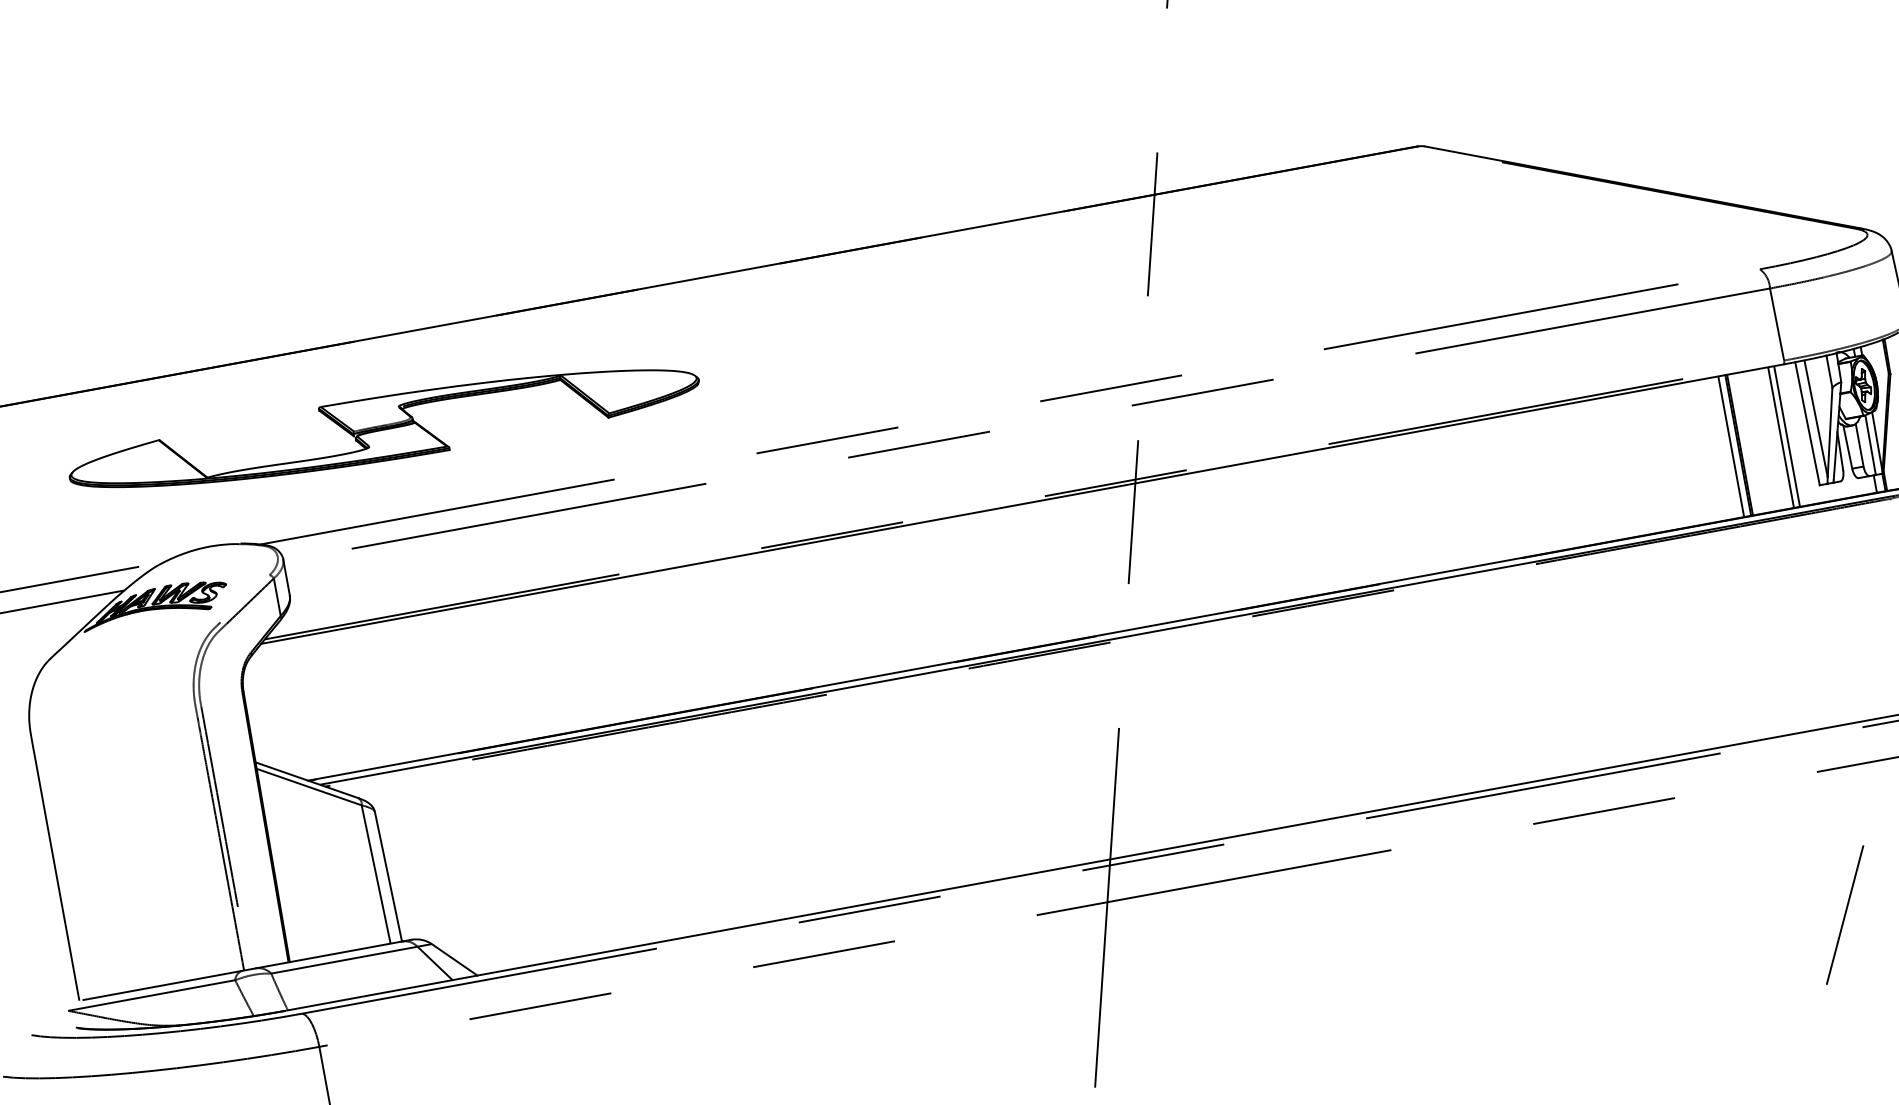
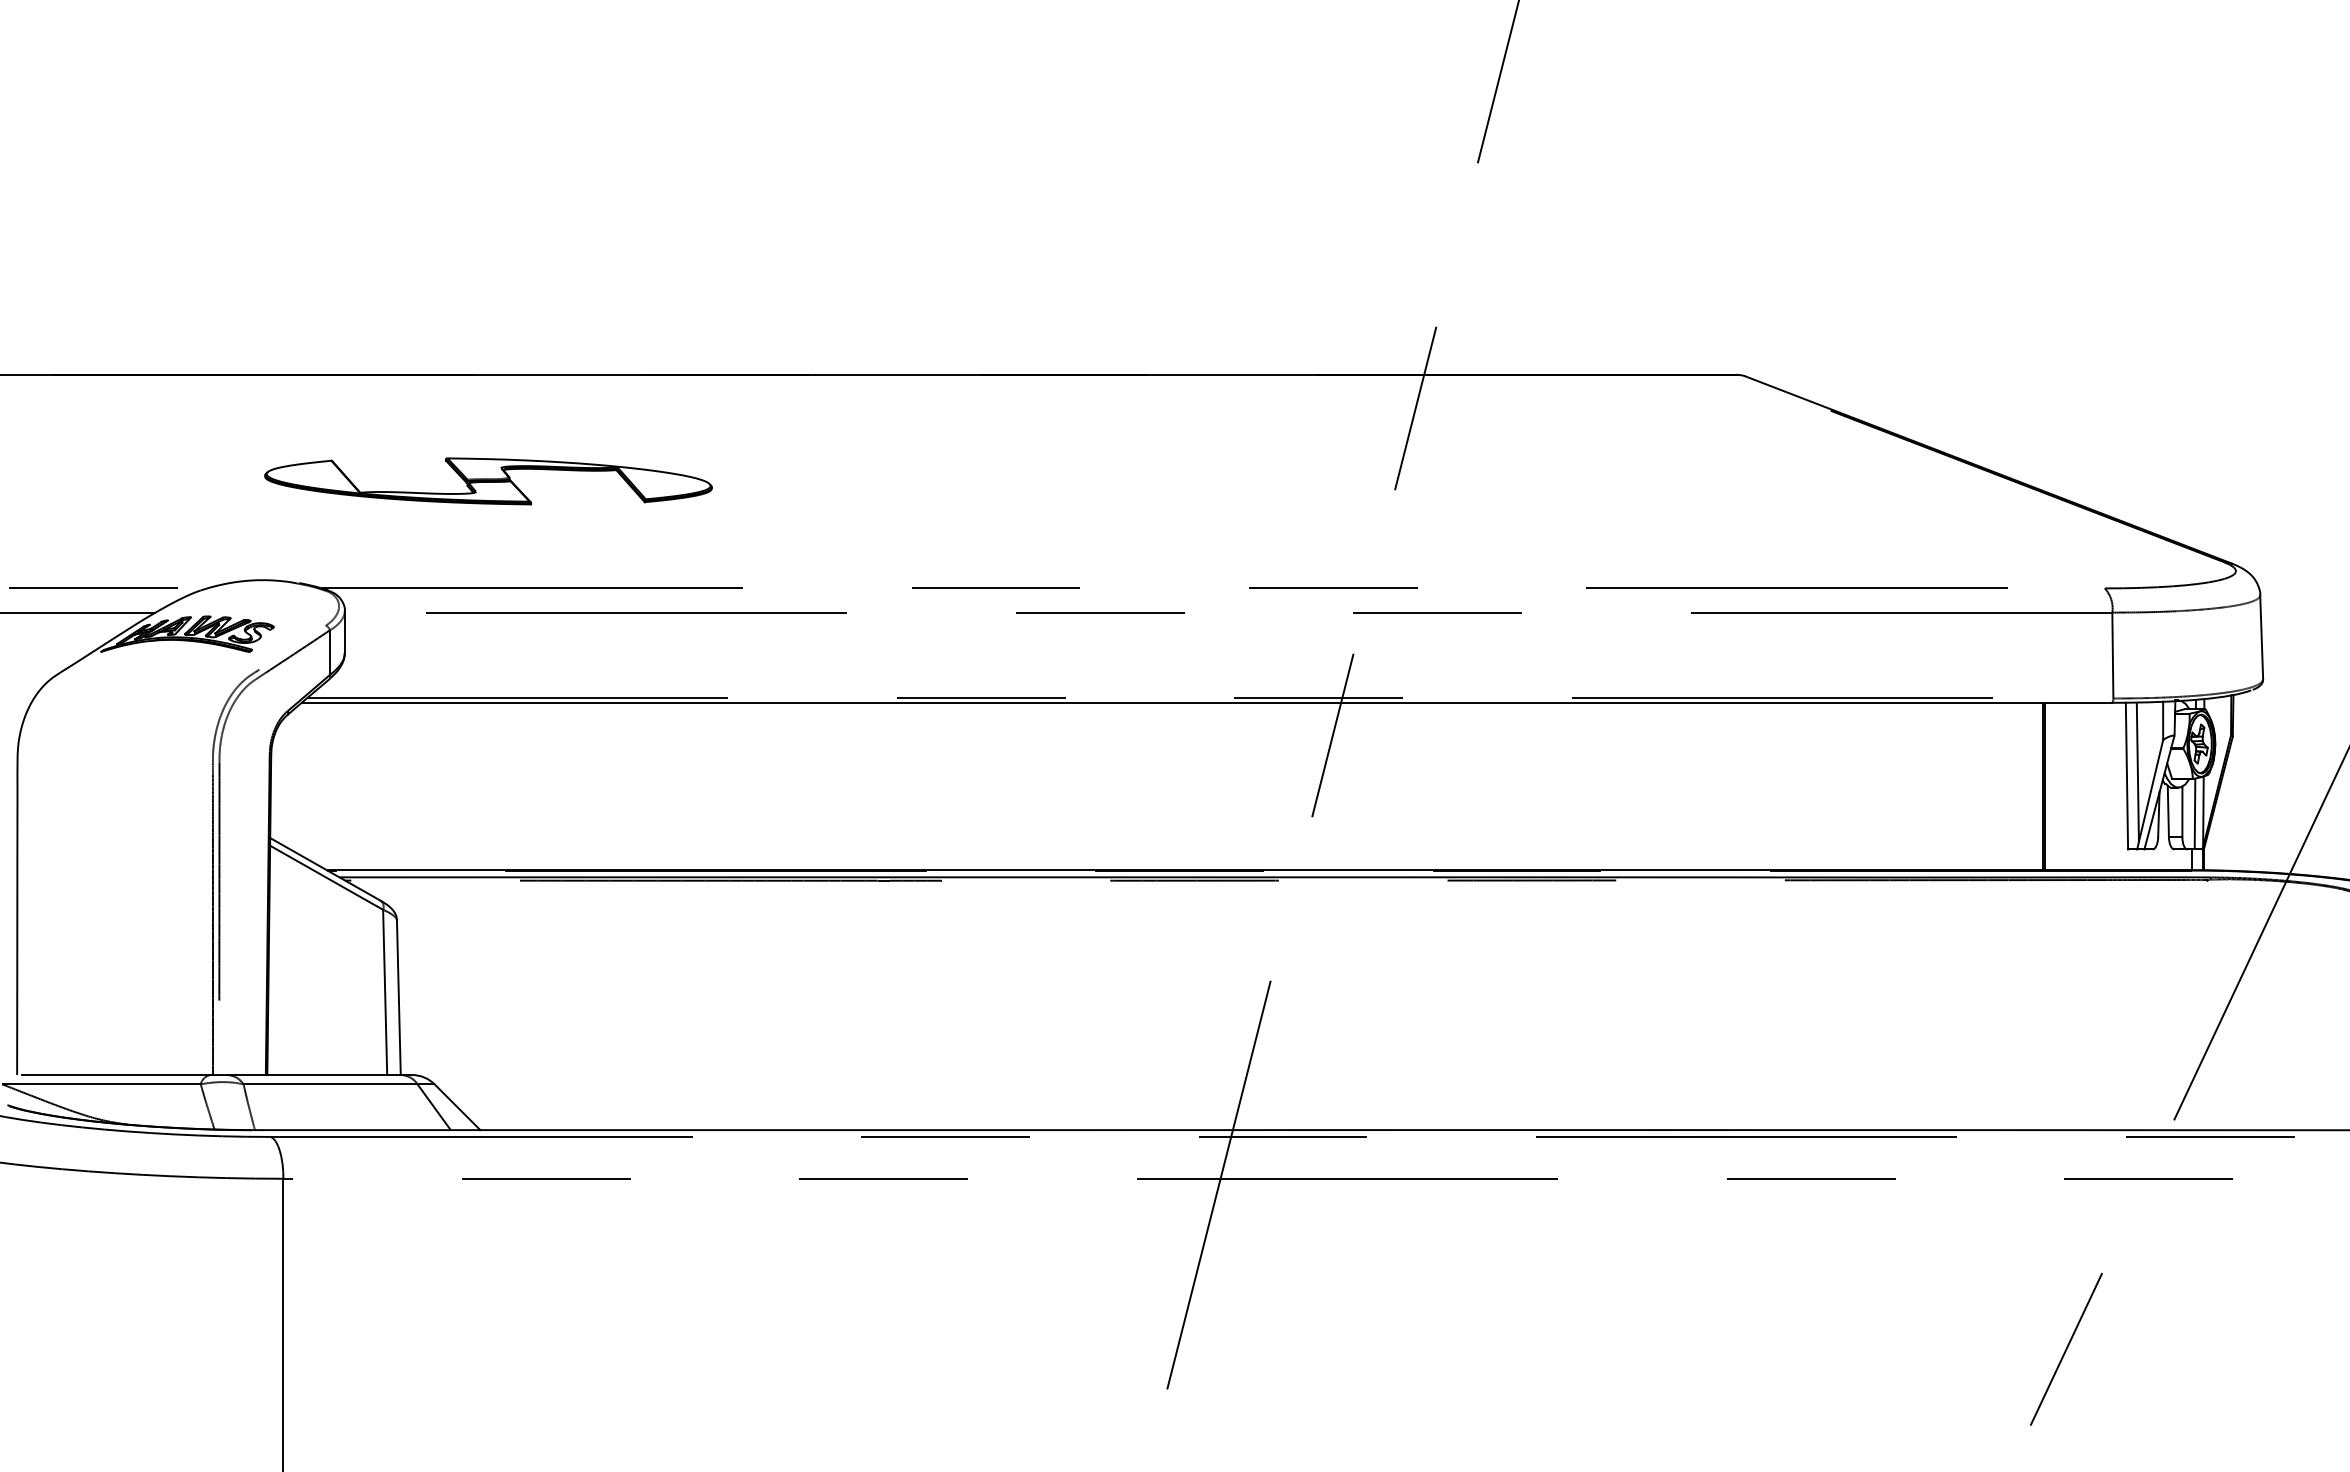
part: (384, 428) -> (488, 481), size x0.6
line: (1786, 436) -> (2100, 786), removed
line: (1780, 437) -> (2093, 786), removed
line: (1731, 446) -> (2034, 786), removed

